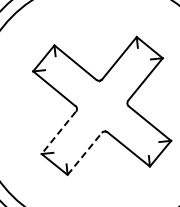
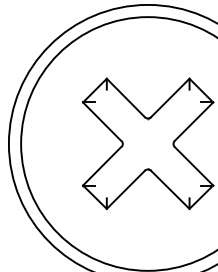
line: (58, 133) -> (101, 166), dashed -> solid
line: (85, 153) -> (126, 189), dashed -> solid

